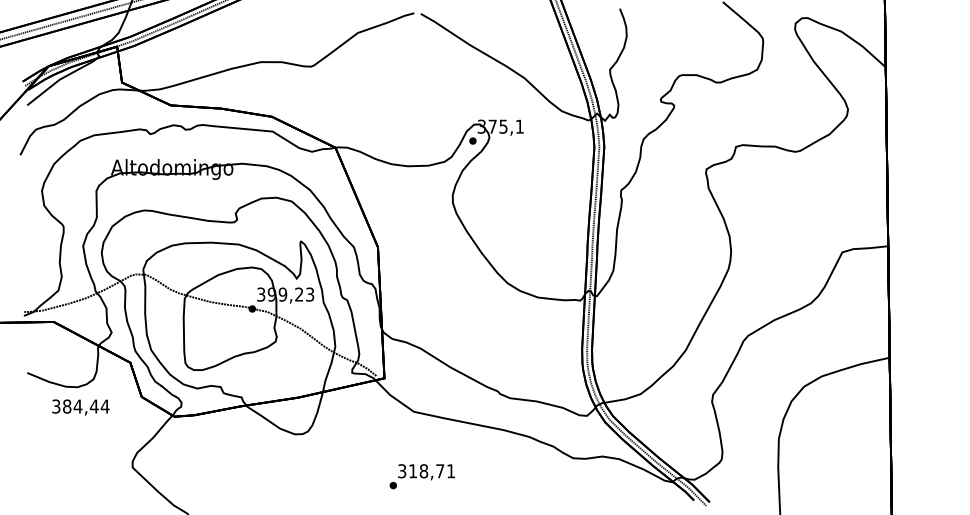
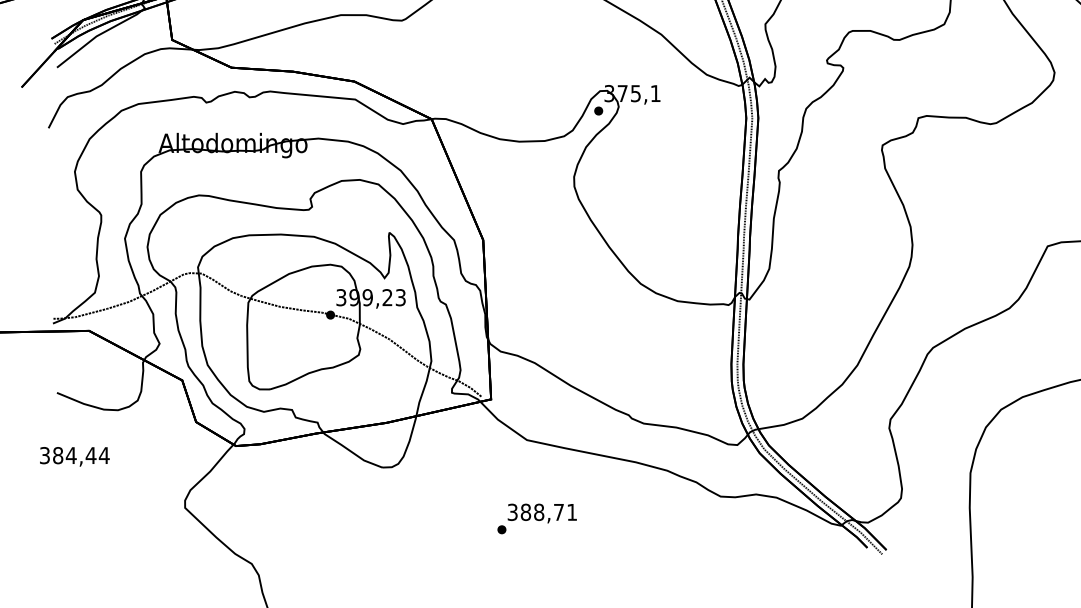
text: (80, 407) -> (74, 456), moved
text: (412, 471) -> (525, 512), 318,71 -> 388,71

